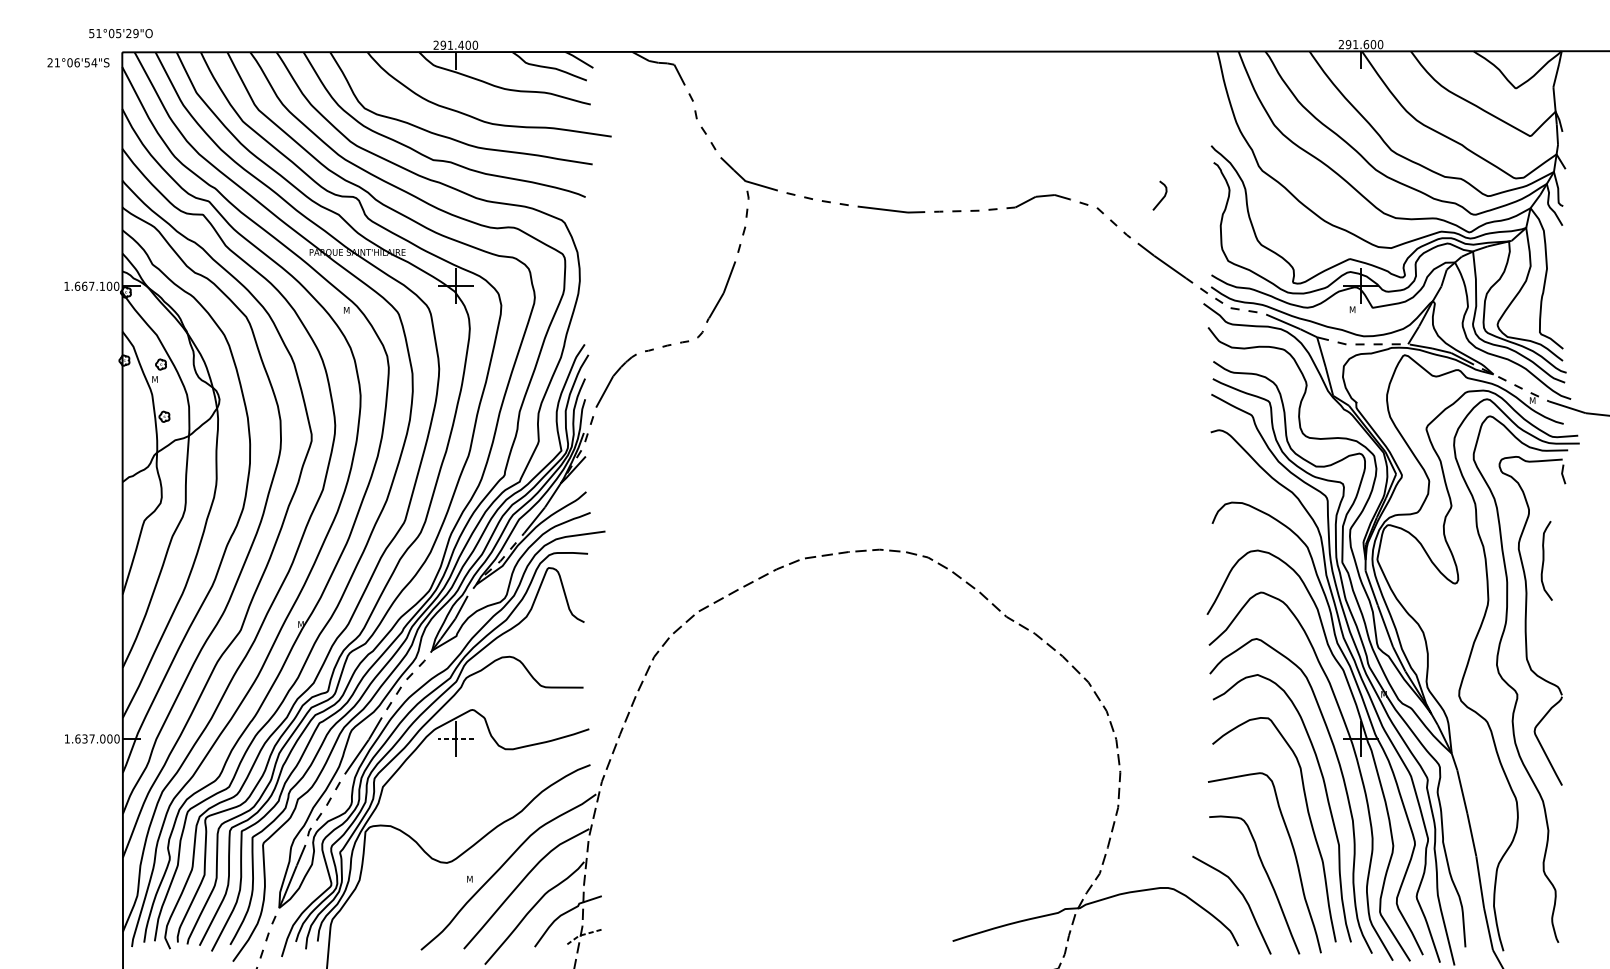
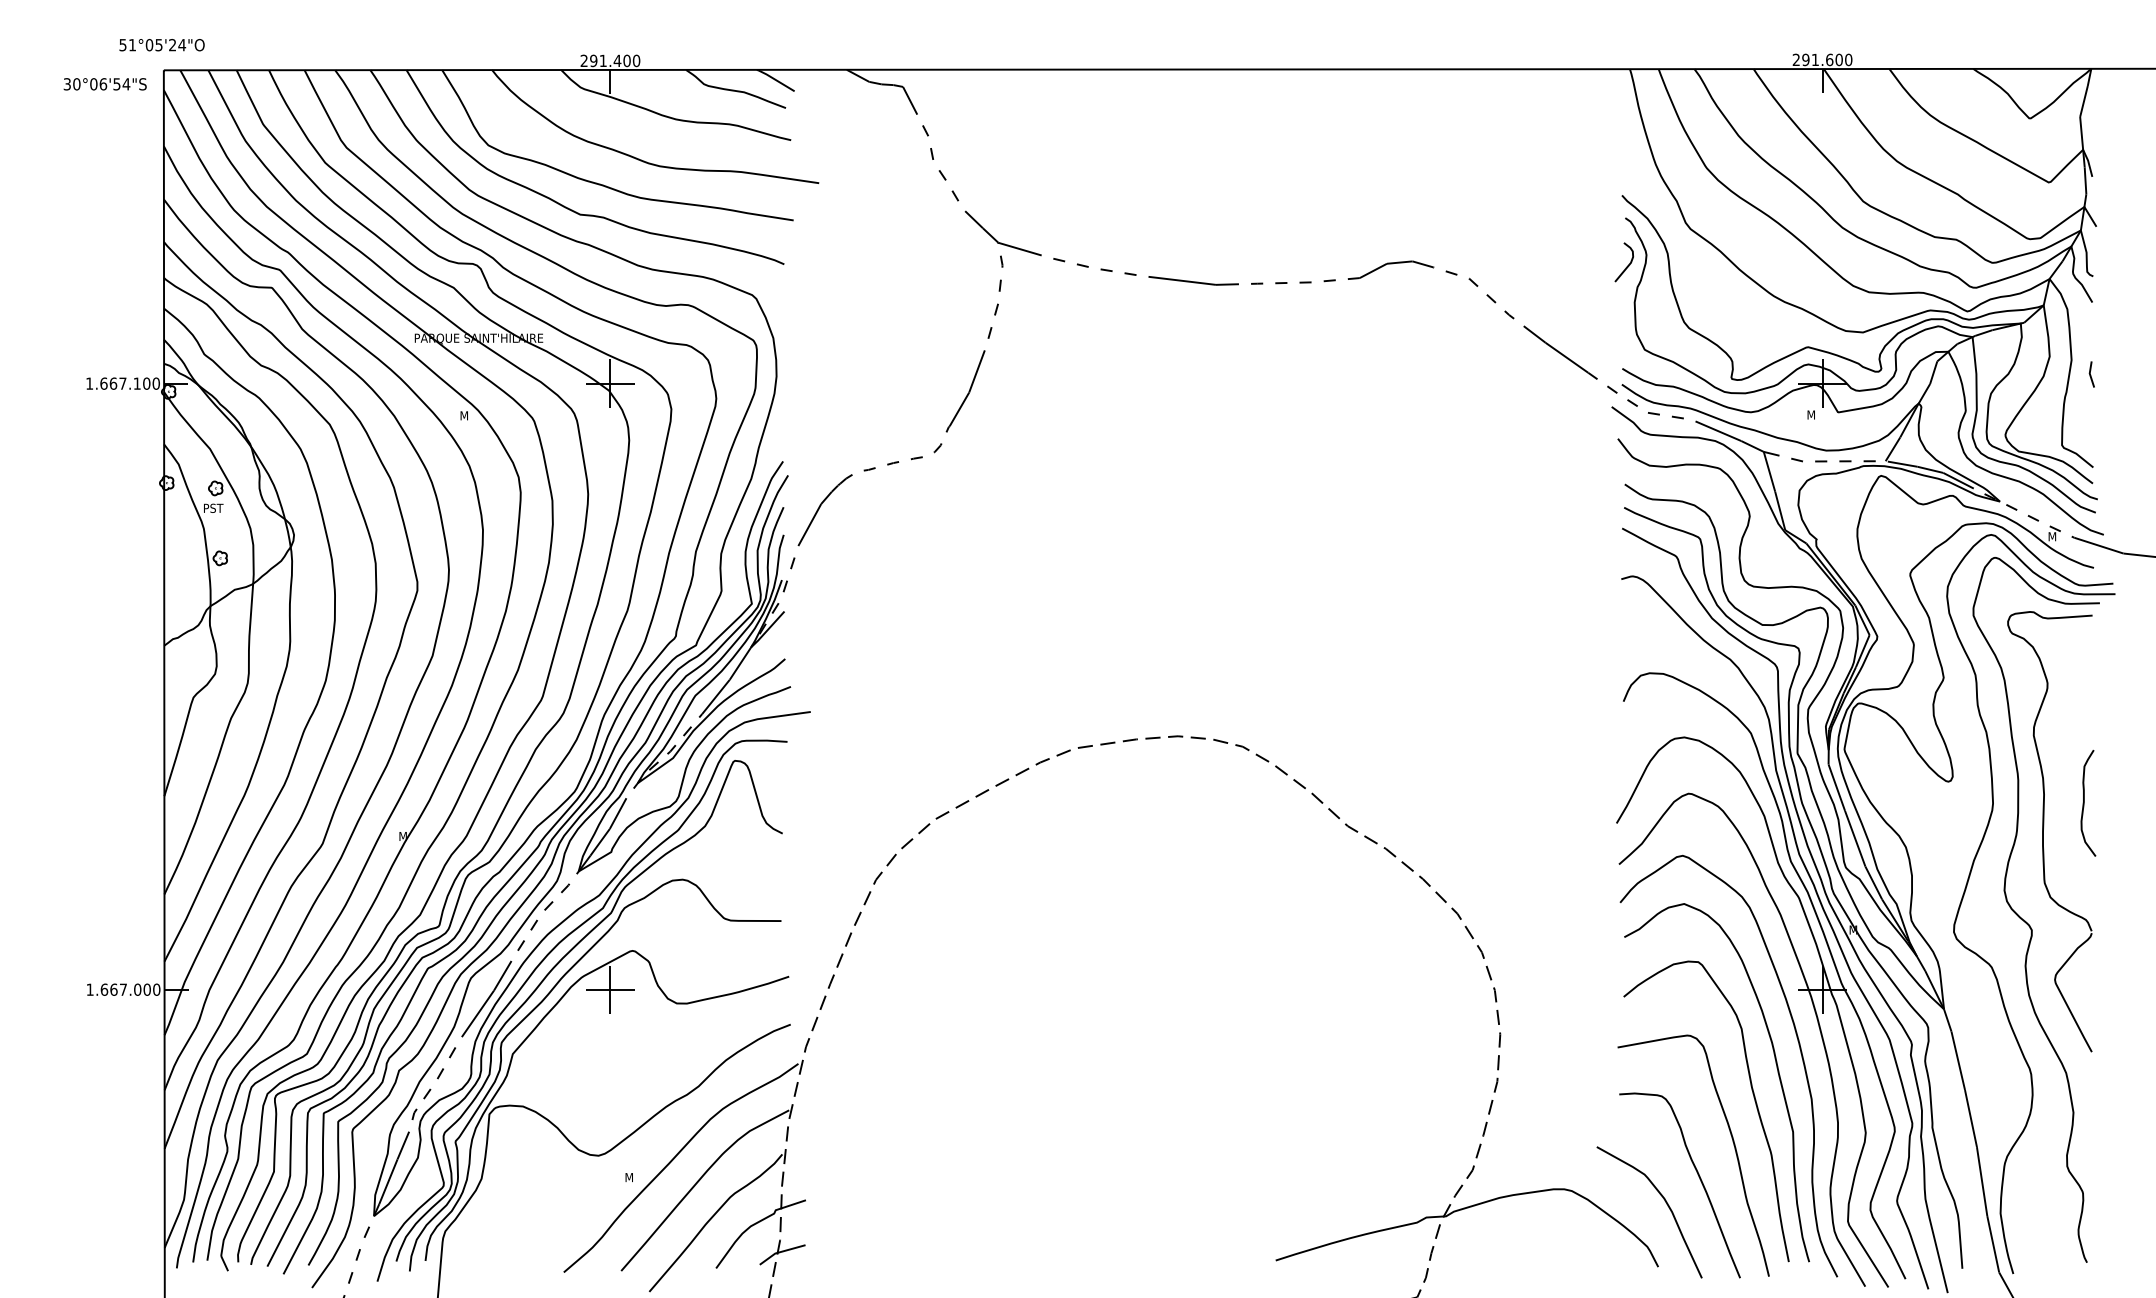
text: (136, 33) -> (182, 45), 51°05'29"O -> 51°05'24"O
text: (53, 62) -> (71, 84), 21°06'54"S -> 30°06'54"S
curve: (1162, 198) -> (1627, 265), moved
text: (160, 378) -> (214, 507), M -> PST
line: (1562, 474) -> (2090, 374), moved
curve: (1543, 560) -> (2084, 802), moved
text: (84, 738) -> (113, 989), 1.637.000 -> 1.667.000
line: (455, 738) -> (609, 989), dashed -> solid
line: (582, 935) -> (780, 1252), dashed -> solid

